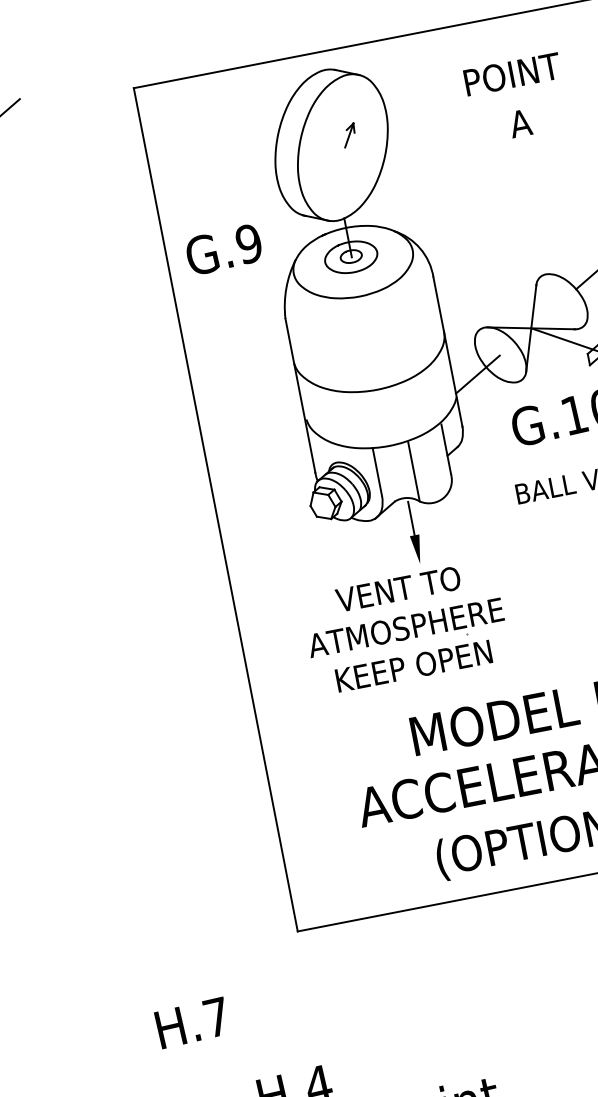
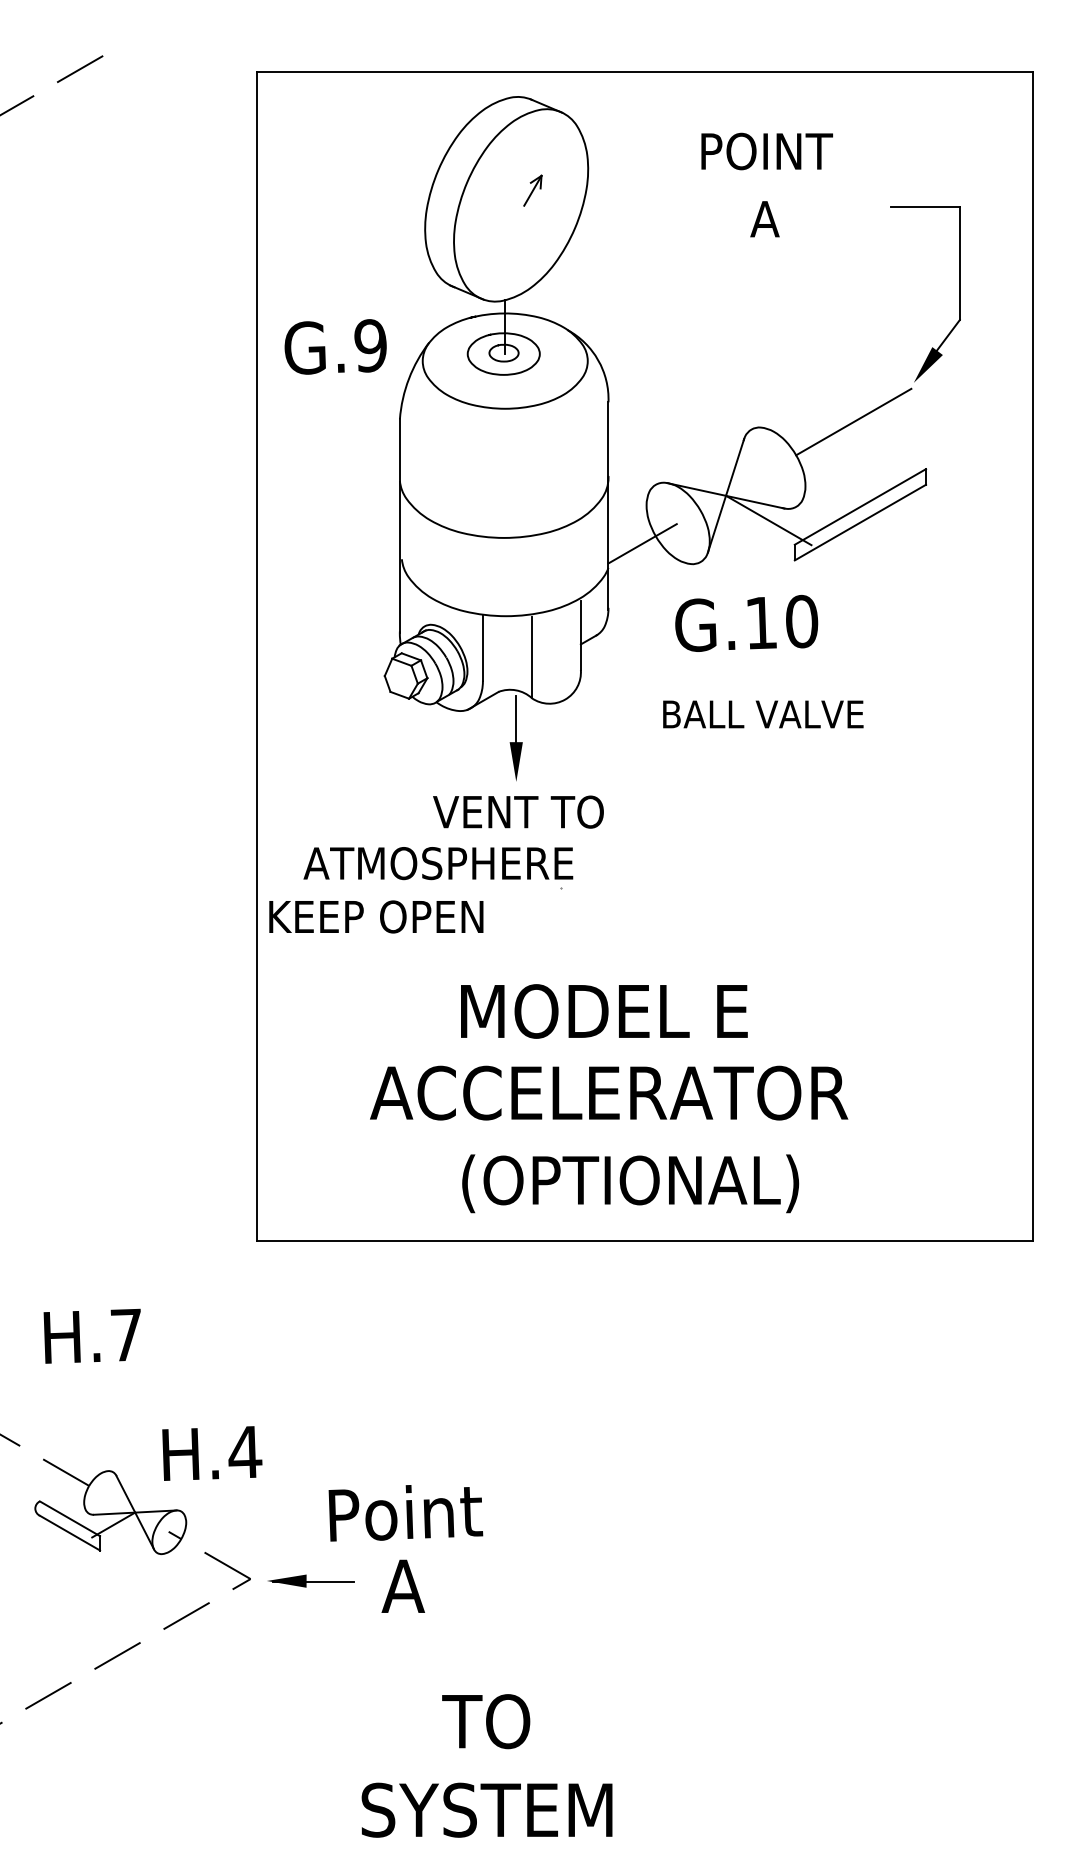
text: (223, 249) -> (335, 346), moved
text: (398, 588) -> (518, 811), moved
text: (405, 627) -> (438, 863), moved
text: (413, 665) -> (376, 916), moved

